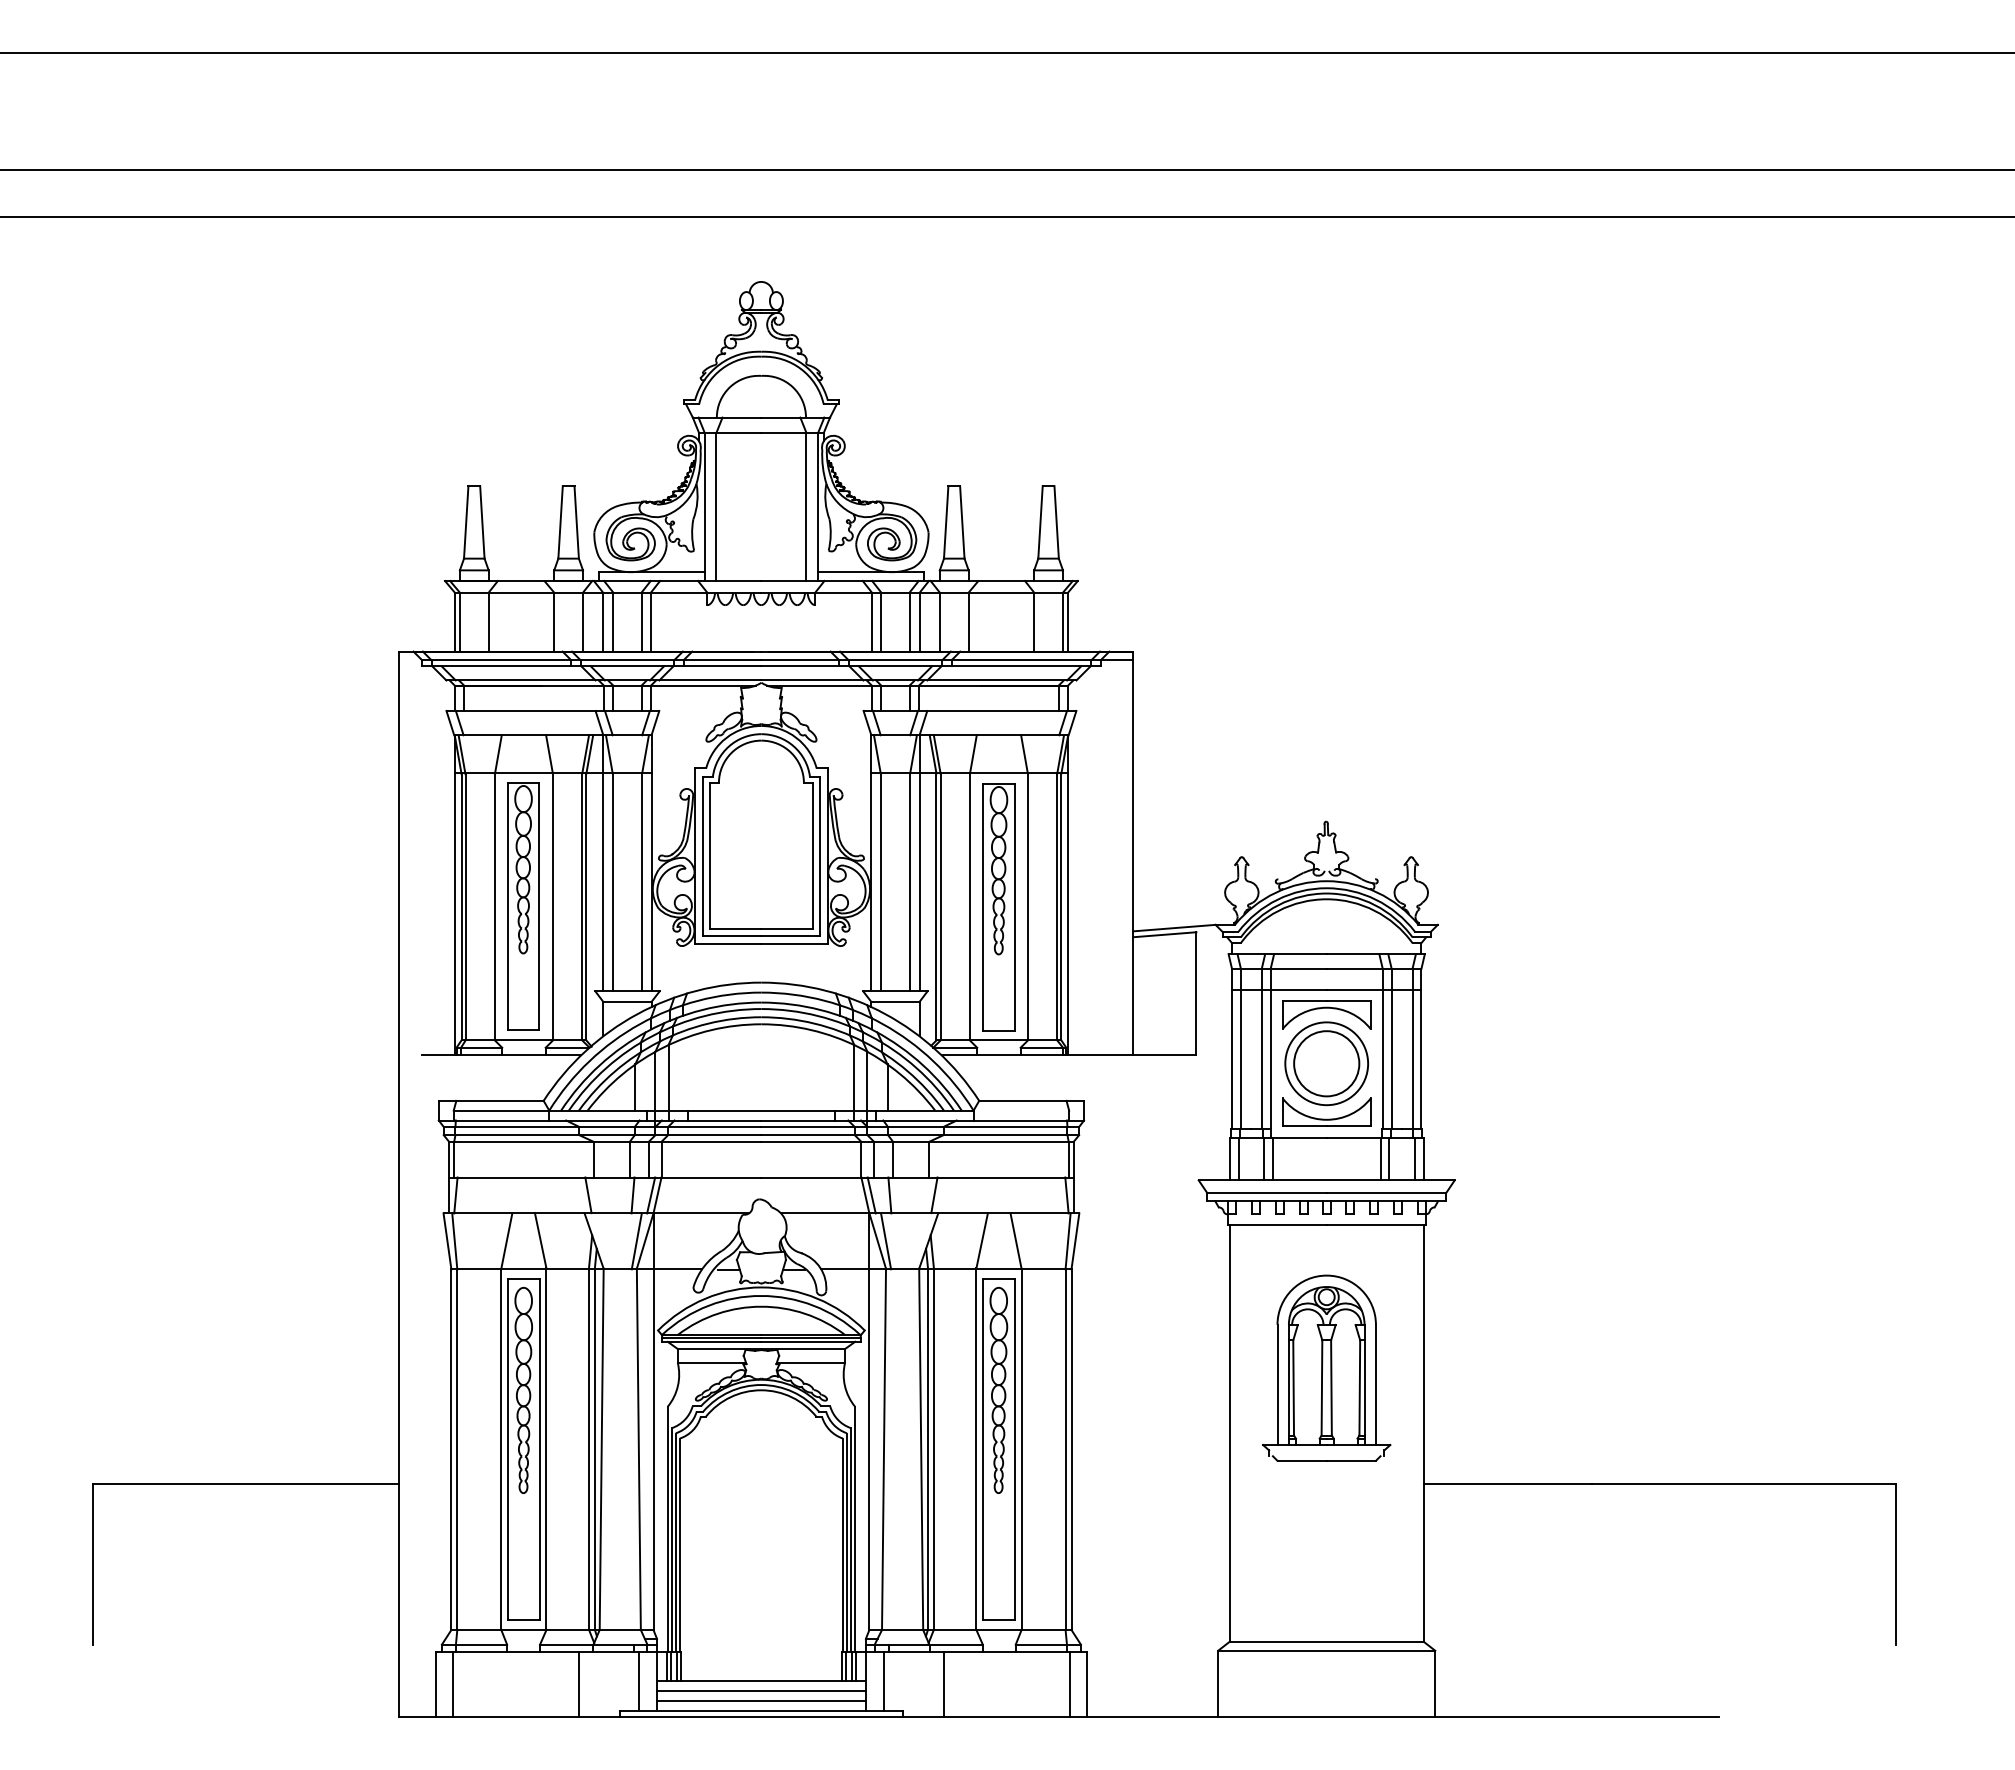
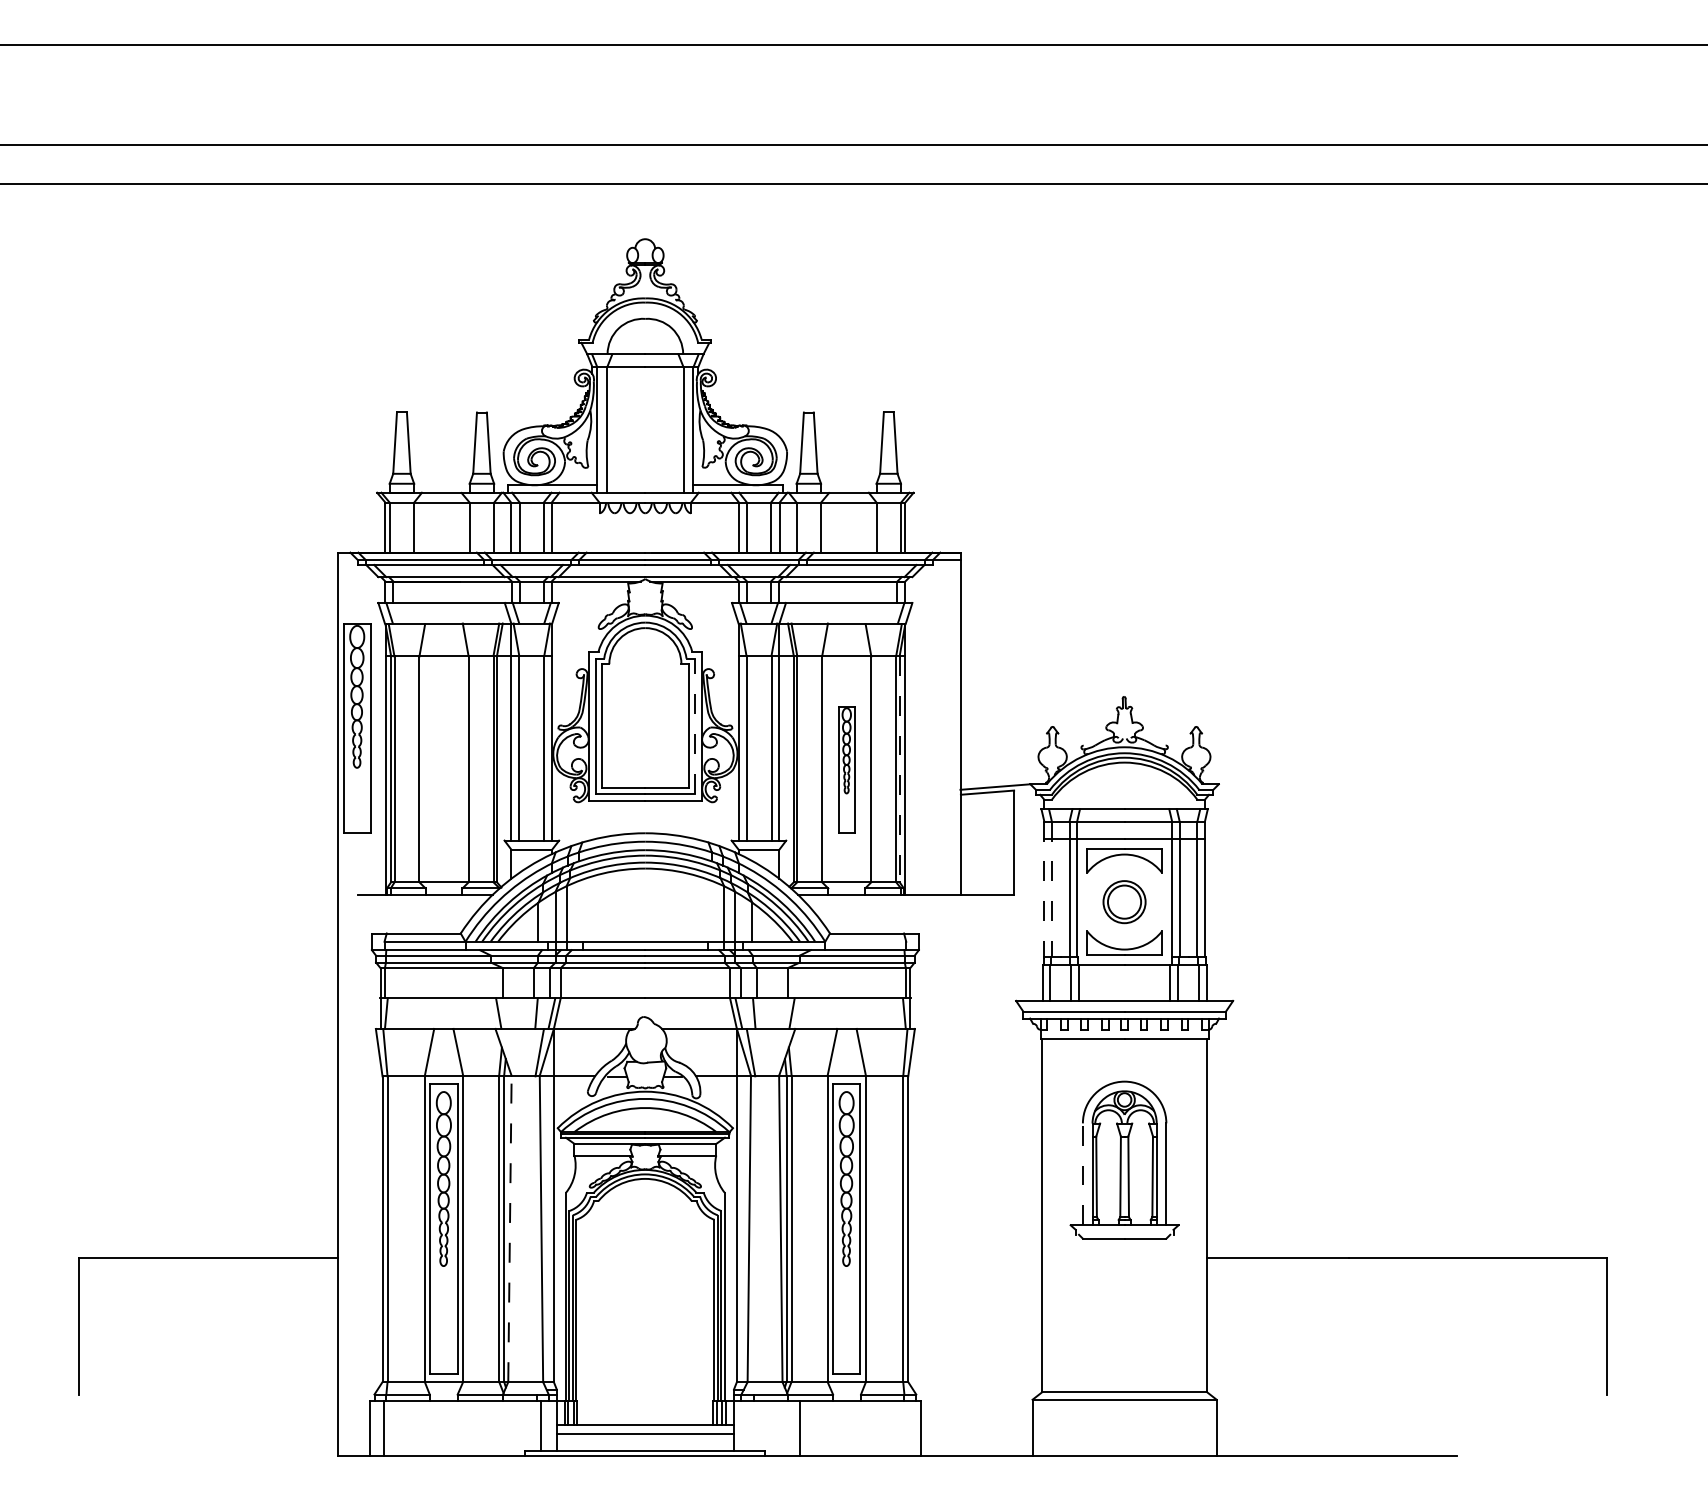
line: (819, 856) -> (694, 726), solid -> dashed
part: (523, 906) -> (357, 728), moved
line: (1061, 906) -> (899, 768), solid -> dashed
part: (998, 907) -> (846, 769), size x0.6
line: (1232, 1048) -> (1044, 889), solid -> dashed
line: (1240, 1048) -> (1051, 889), solid -> dashed
part: (1326, 1063) -> (1124, 901), size x0.6
line: (1277, 1384) -> (1082, 1173), solid -> dashed
line: (601, 1449) -> (509, 1229), solid -> dashed
line: (884, 1681) -> (749, 1425), removed
line: (579, 1684) -> (491, 1428), removed
line: (1069, 1684) -> (906, 1428), removed
line: (760, 1701) -> (644, 1442), removed

